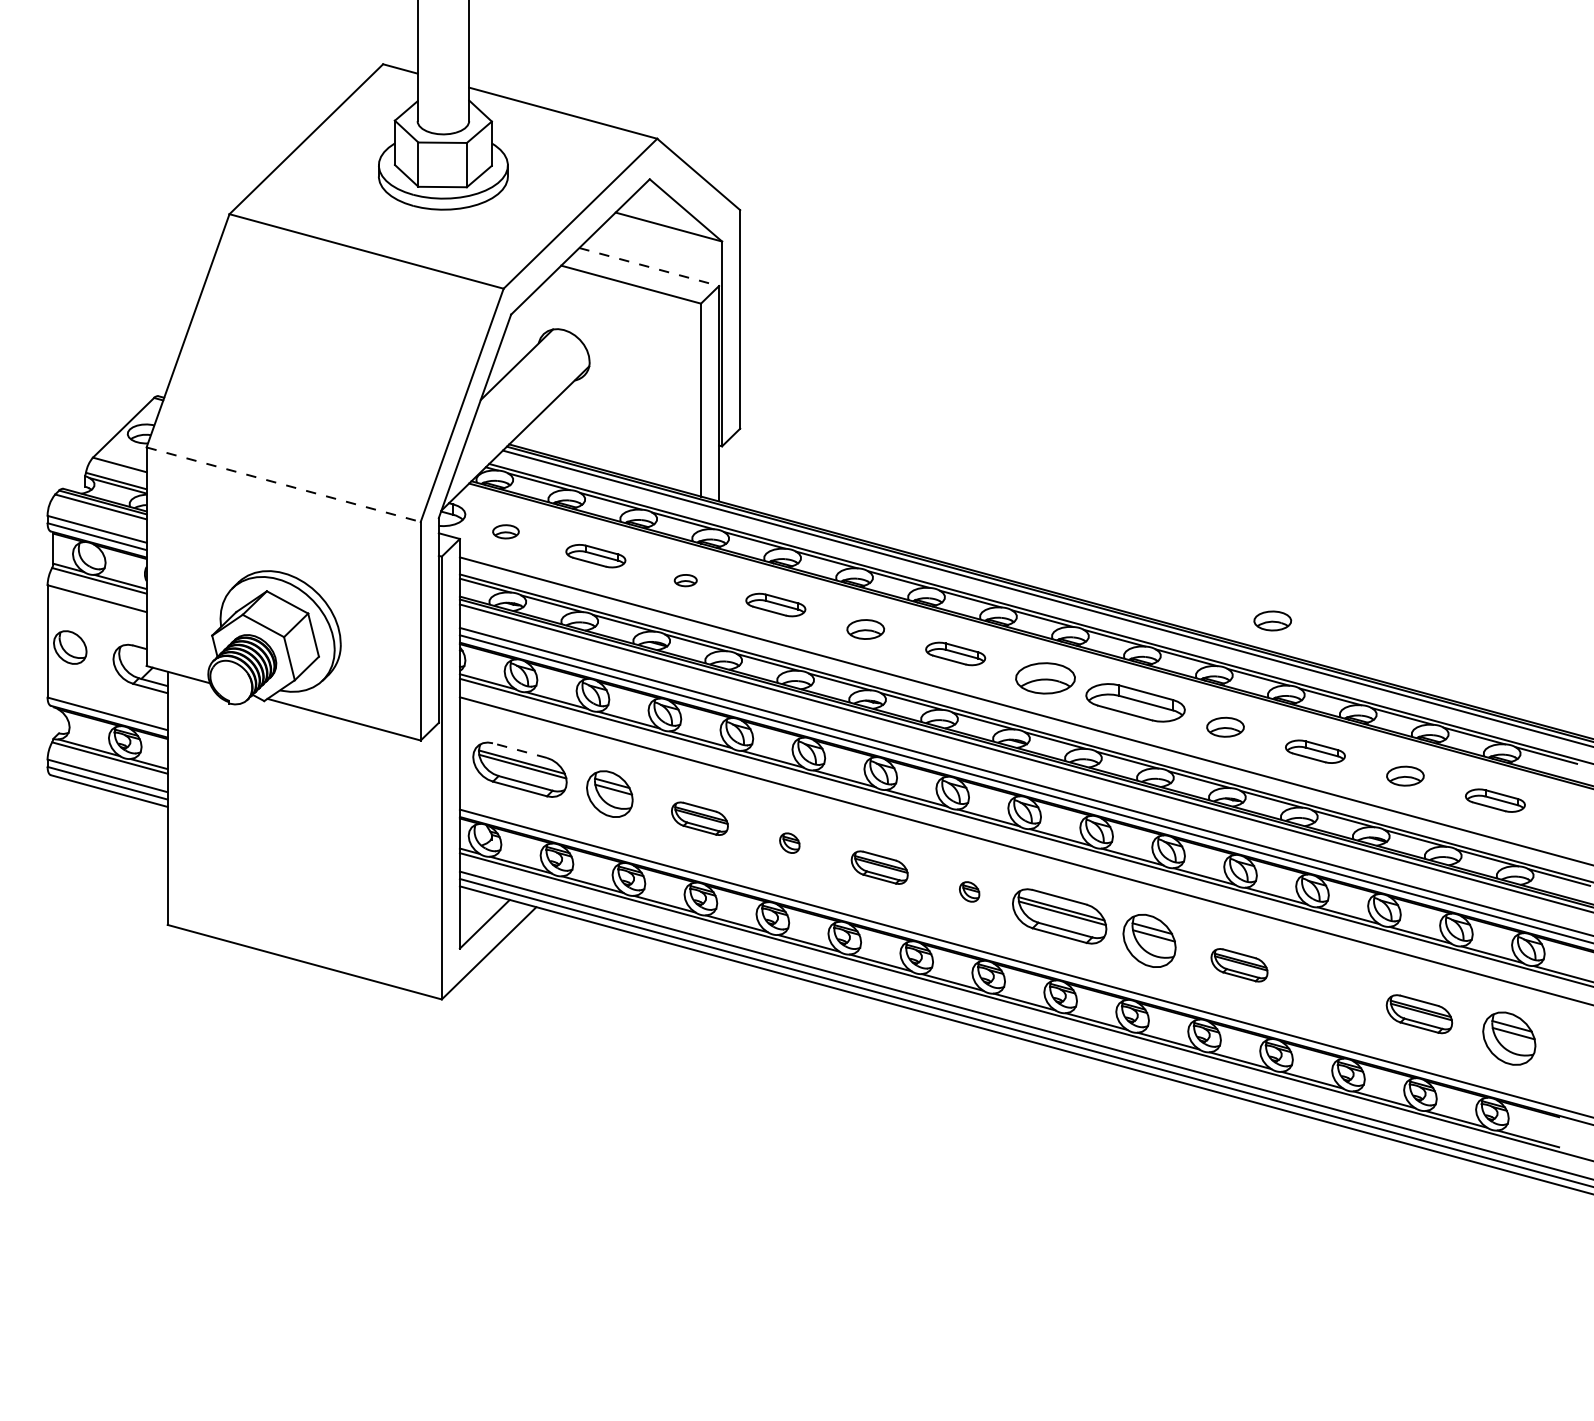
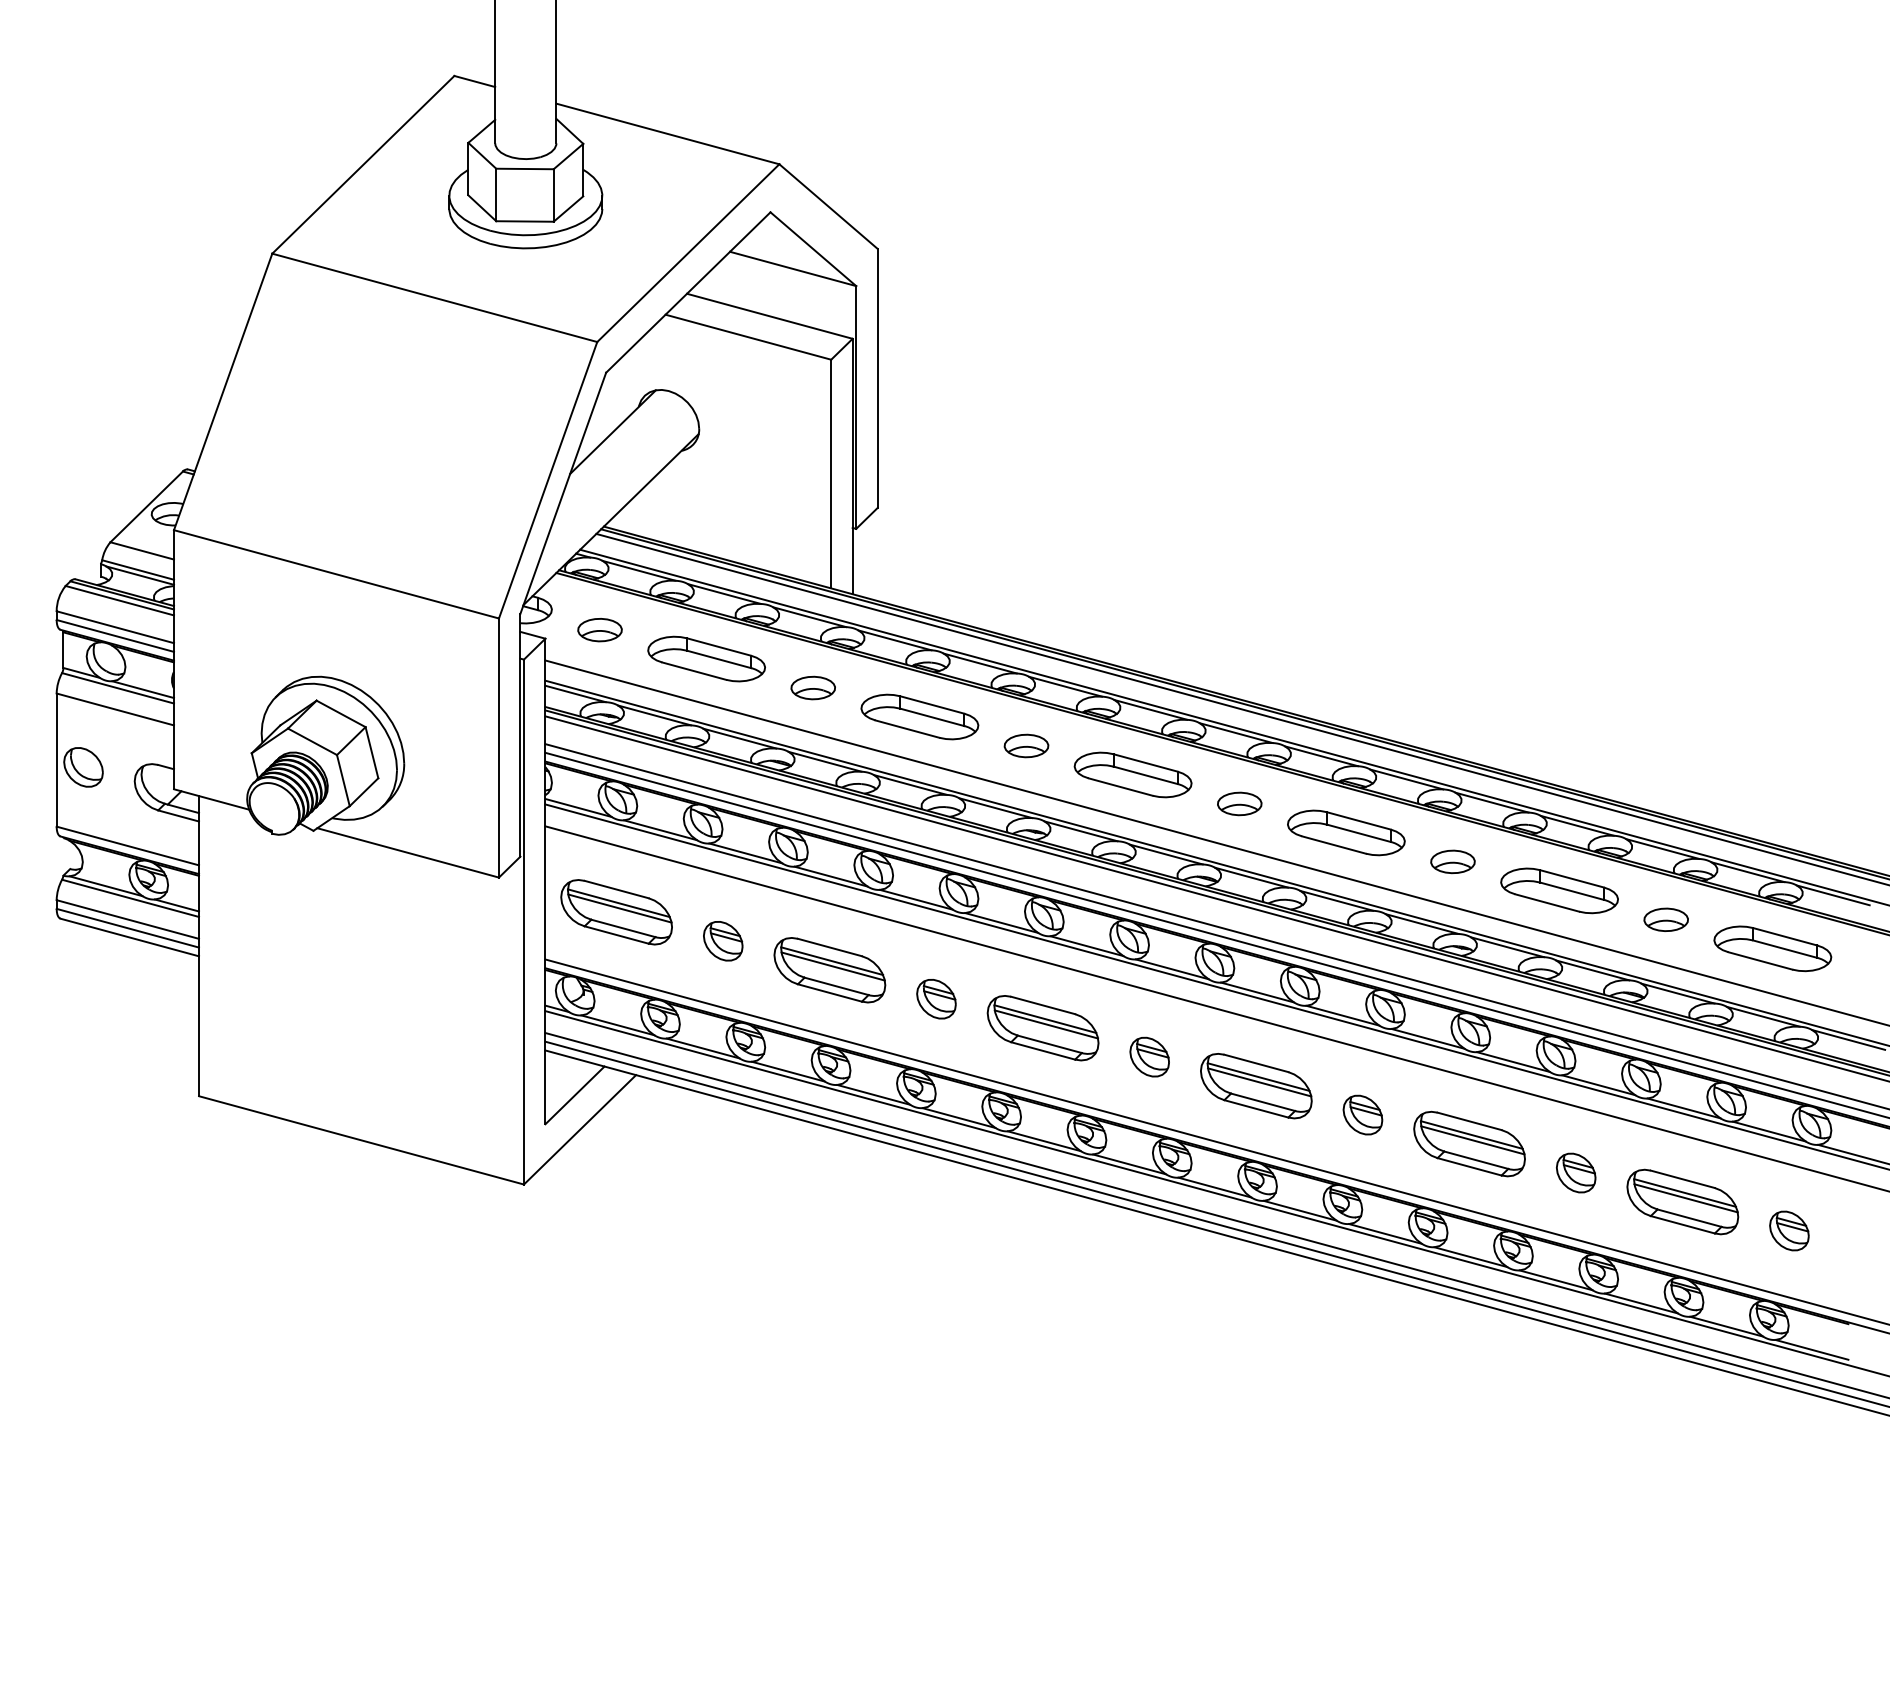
line: (648, 267) -> (769, 316), dashed -> solid
line: (283, 484) -> (336, 574), dashed -> solid
part: (505, 532) -> (599, 630), size x1.43
part: (595, 555) -> (706, 658), size x1.67
part: (685, 580) -> (812, 687), size x1.67
part: (775, 604) -> (919, 716), size x1.67
part: (1272, 620) -> (1508, 735), removed
part: (955, 653) -> (1132, 774), size x1.67
part: (1045, 678) -> (1239, 803), size x0.62
line: (519, 750) -> (616, 889), dashed -> solid
part: (1315, 751) -> (1559, 890), size x1.67
part: (610, 794) -> (723, 941), size x0.71
part: (1495, 800) -> (1772, 948), size x1.67
part: (699, 818) -> (829, 970), size x1.67
part: (789, 843) -> (936, 999), size x1.67
part: (879, 867) -> (1042, 1028), size x1.67
part: (969, 891) -> (1149, 1056), size x1.67
part: (1149, 940) -> (1362, 1114), size x0.62
part: (1239, 964) -> (1469, 1143), size x1.67
part: (1329, 989) -> (1576, 1172), added
part: (1419, 1013) -> (1682, 1201), size x1.43
part: (1509, 1038) -> (1789, 1230), size x0.62

